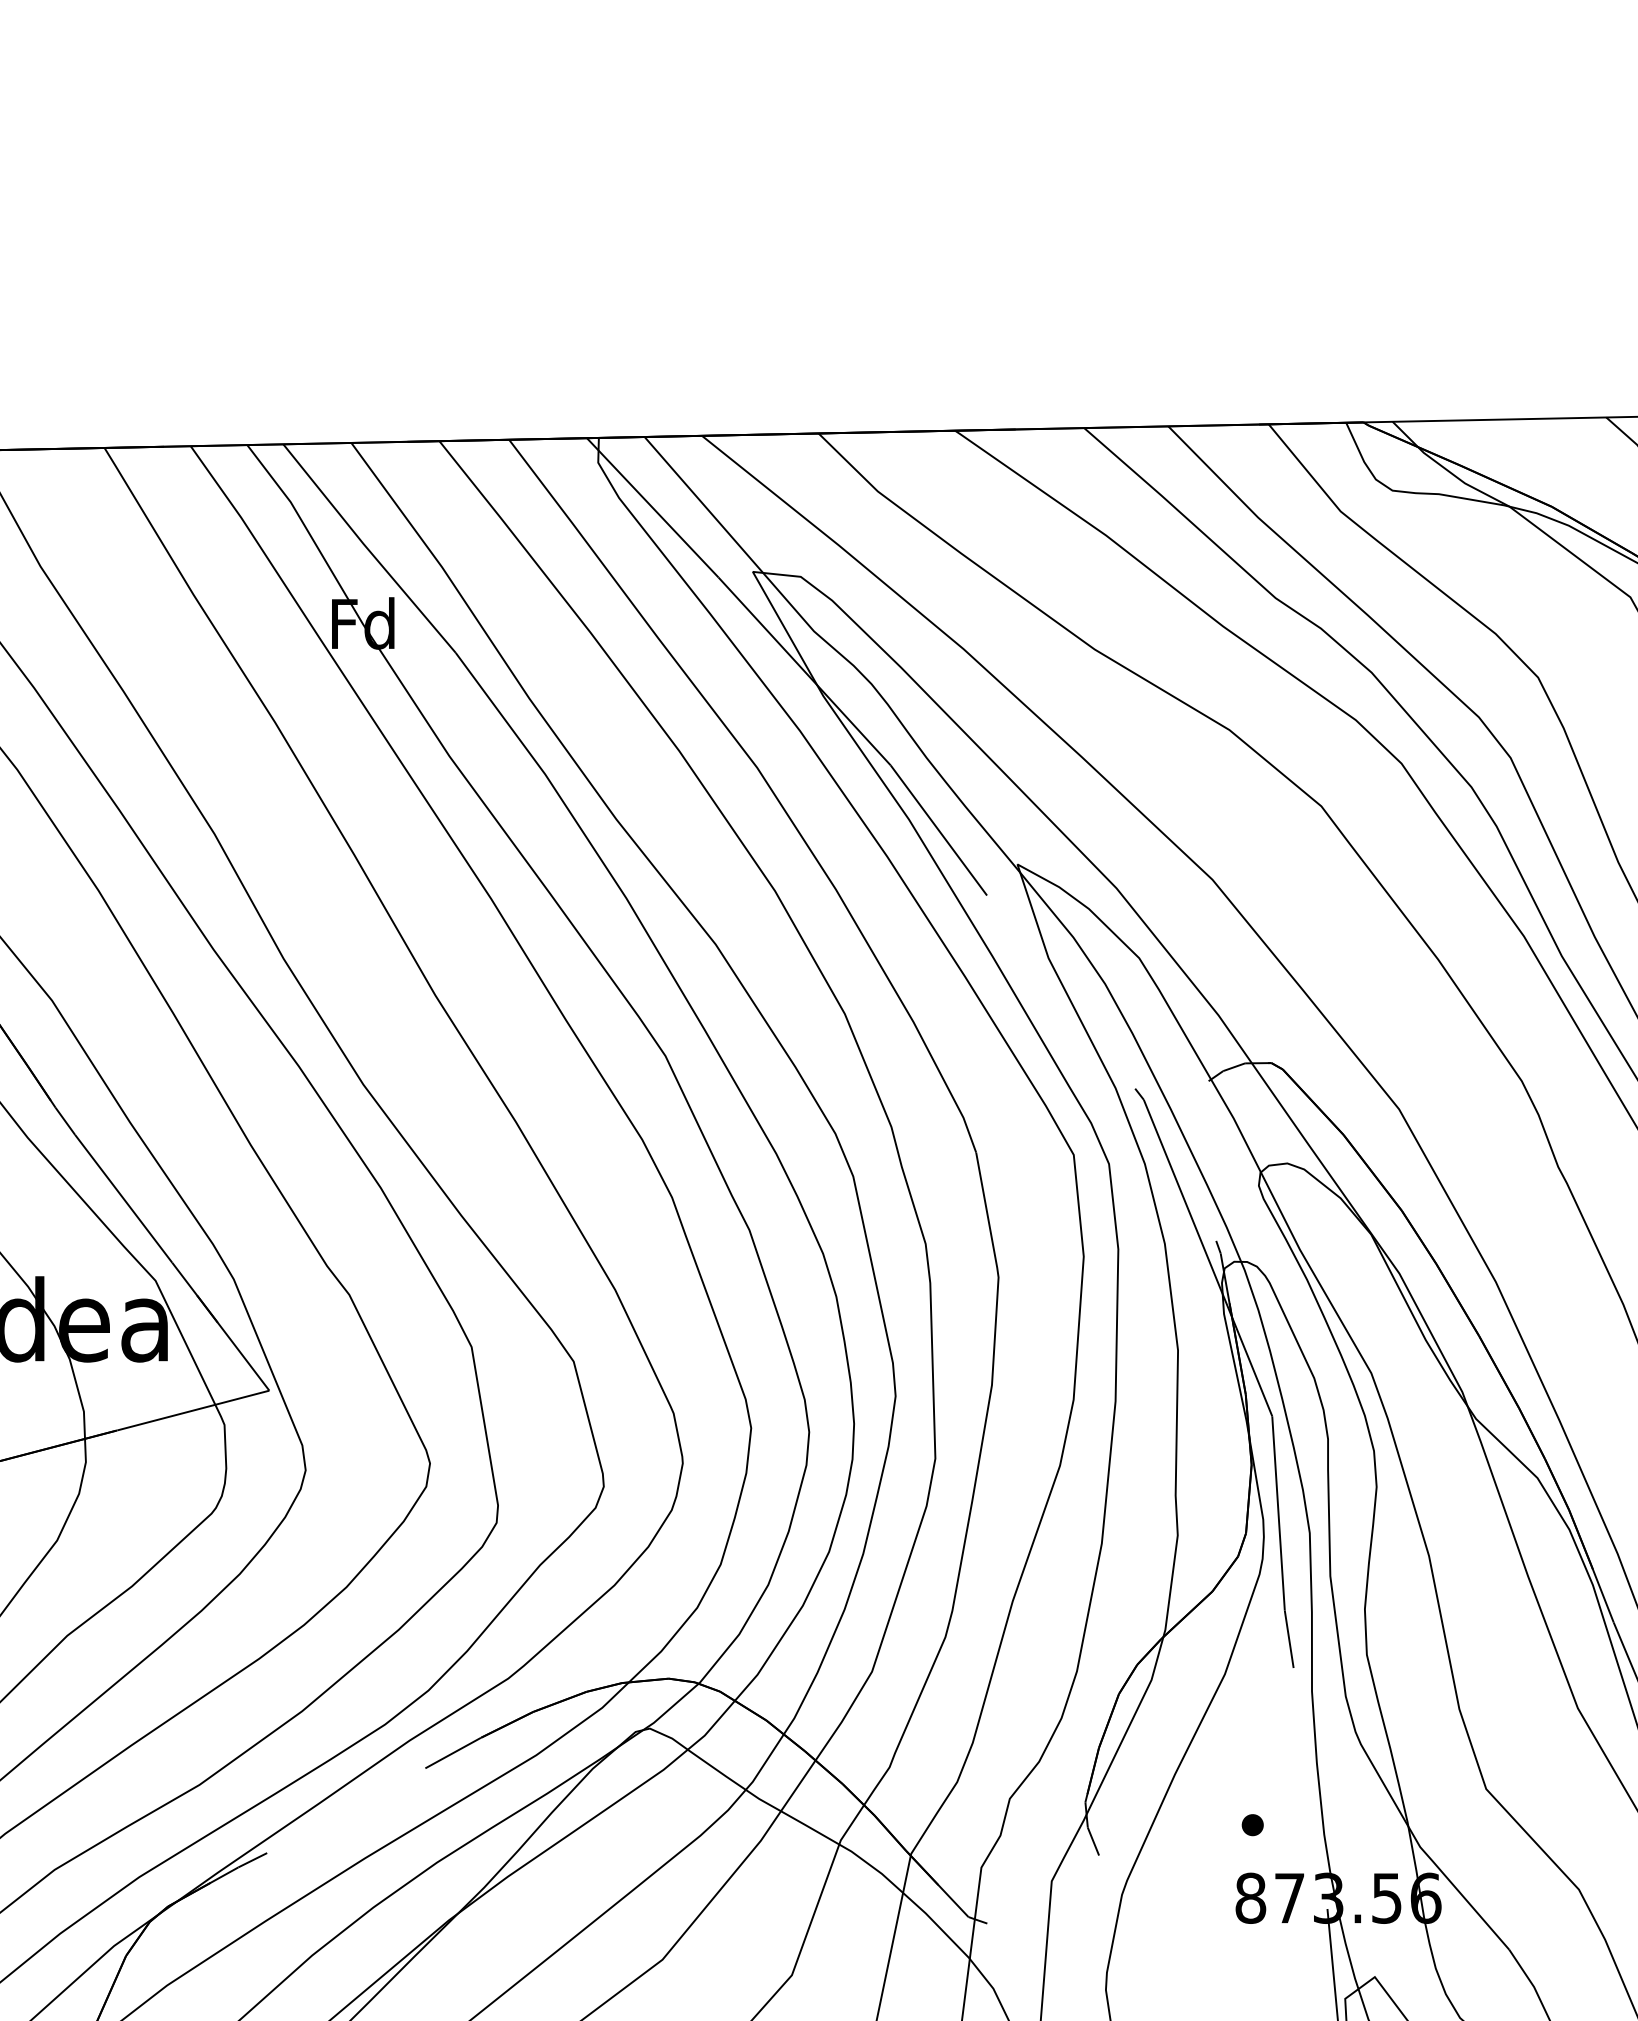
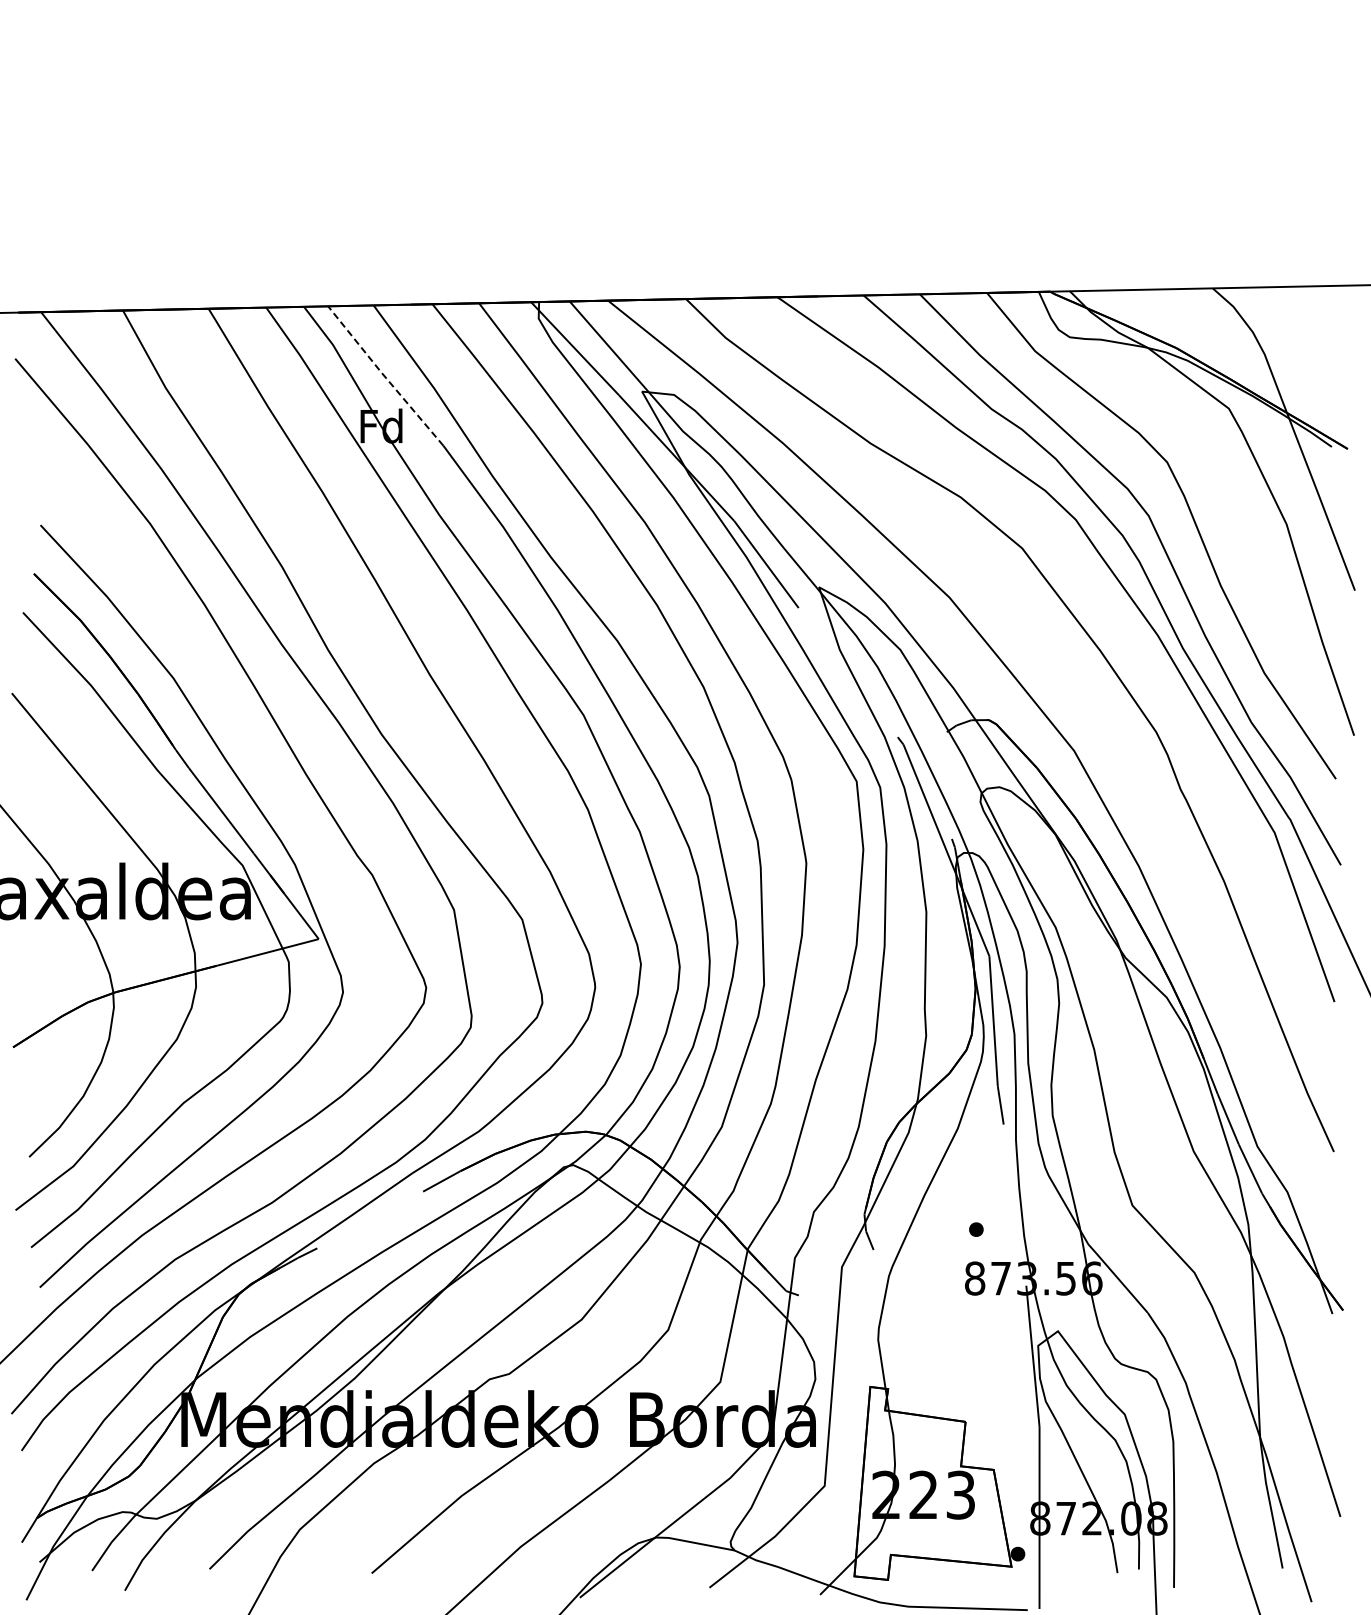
line: (367, 547) -> (384, 375), solid -> dashed

